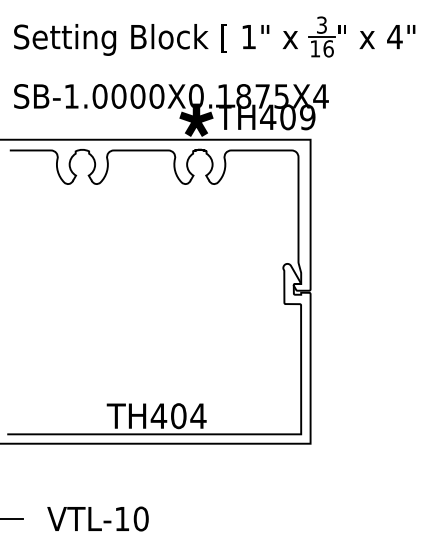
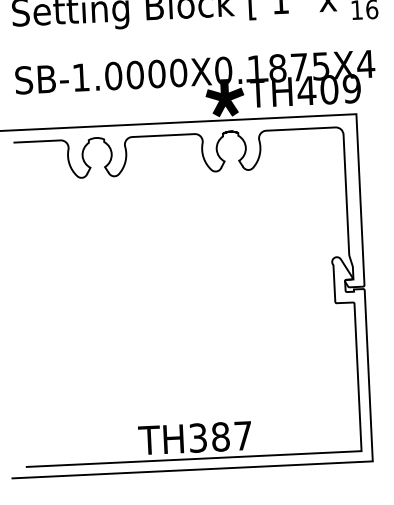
text: (178, 416) -> (220, 437), TH404 -> TH387

